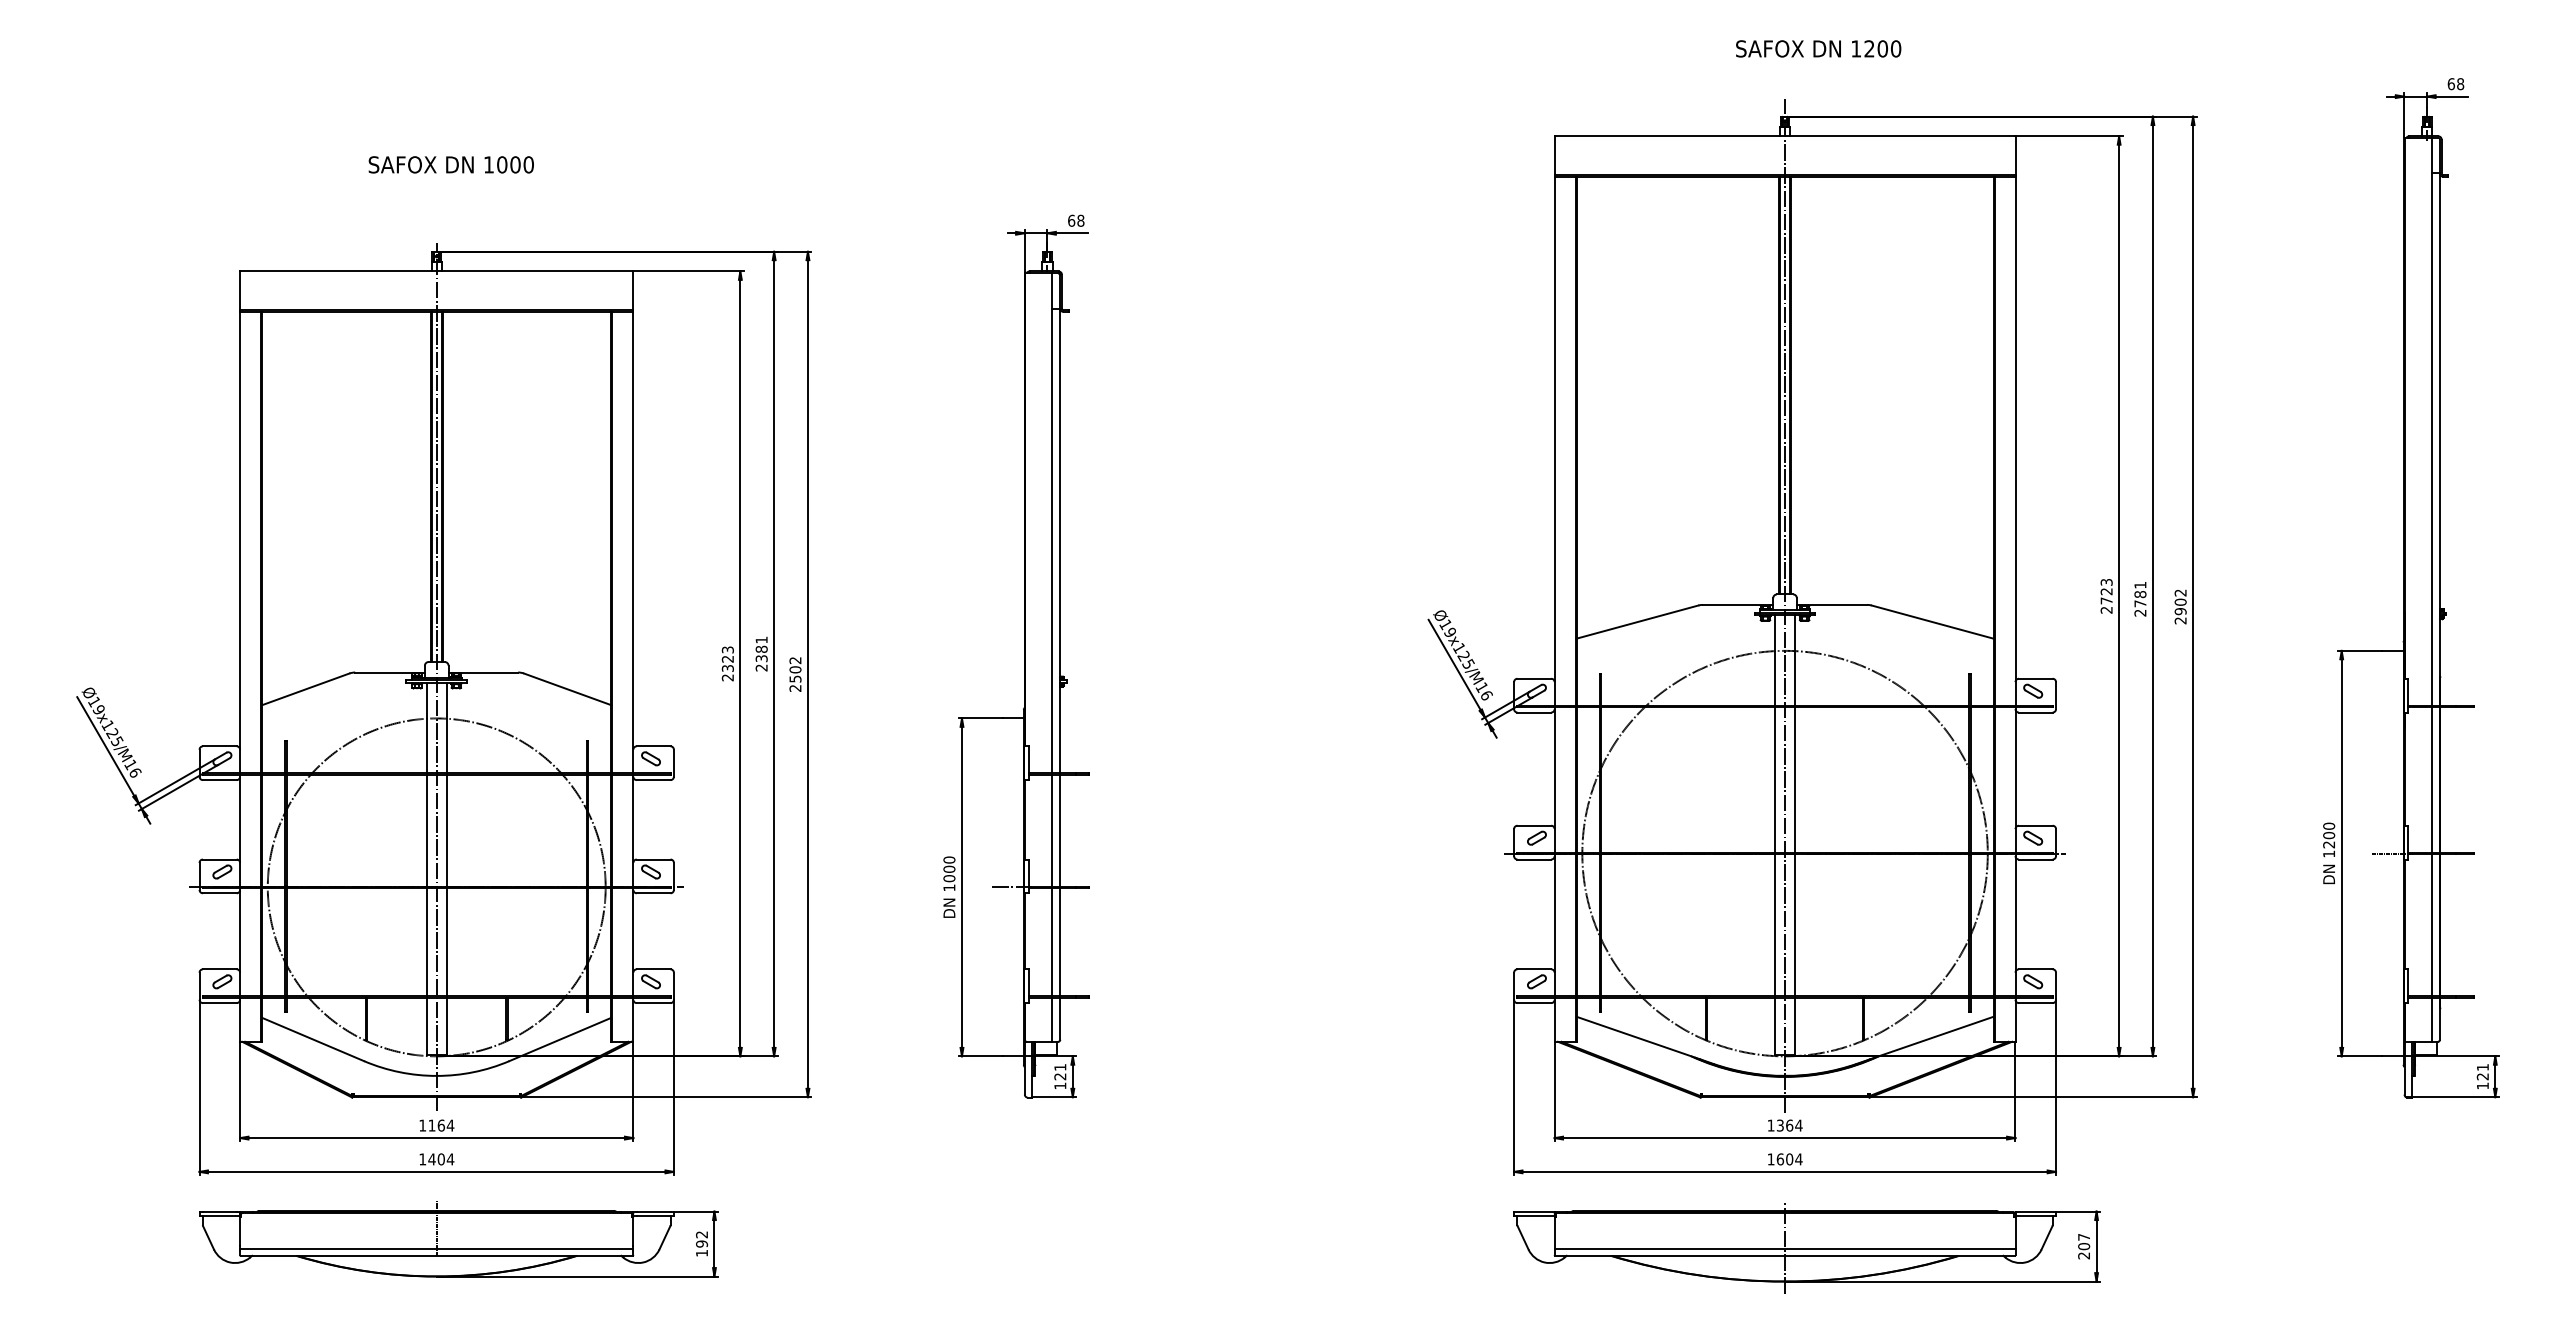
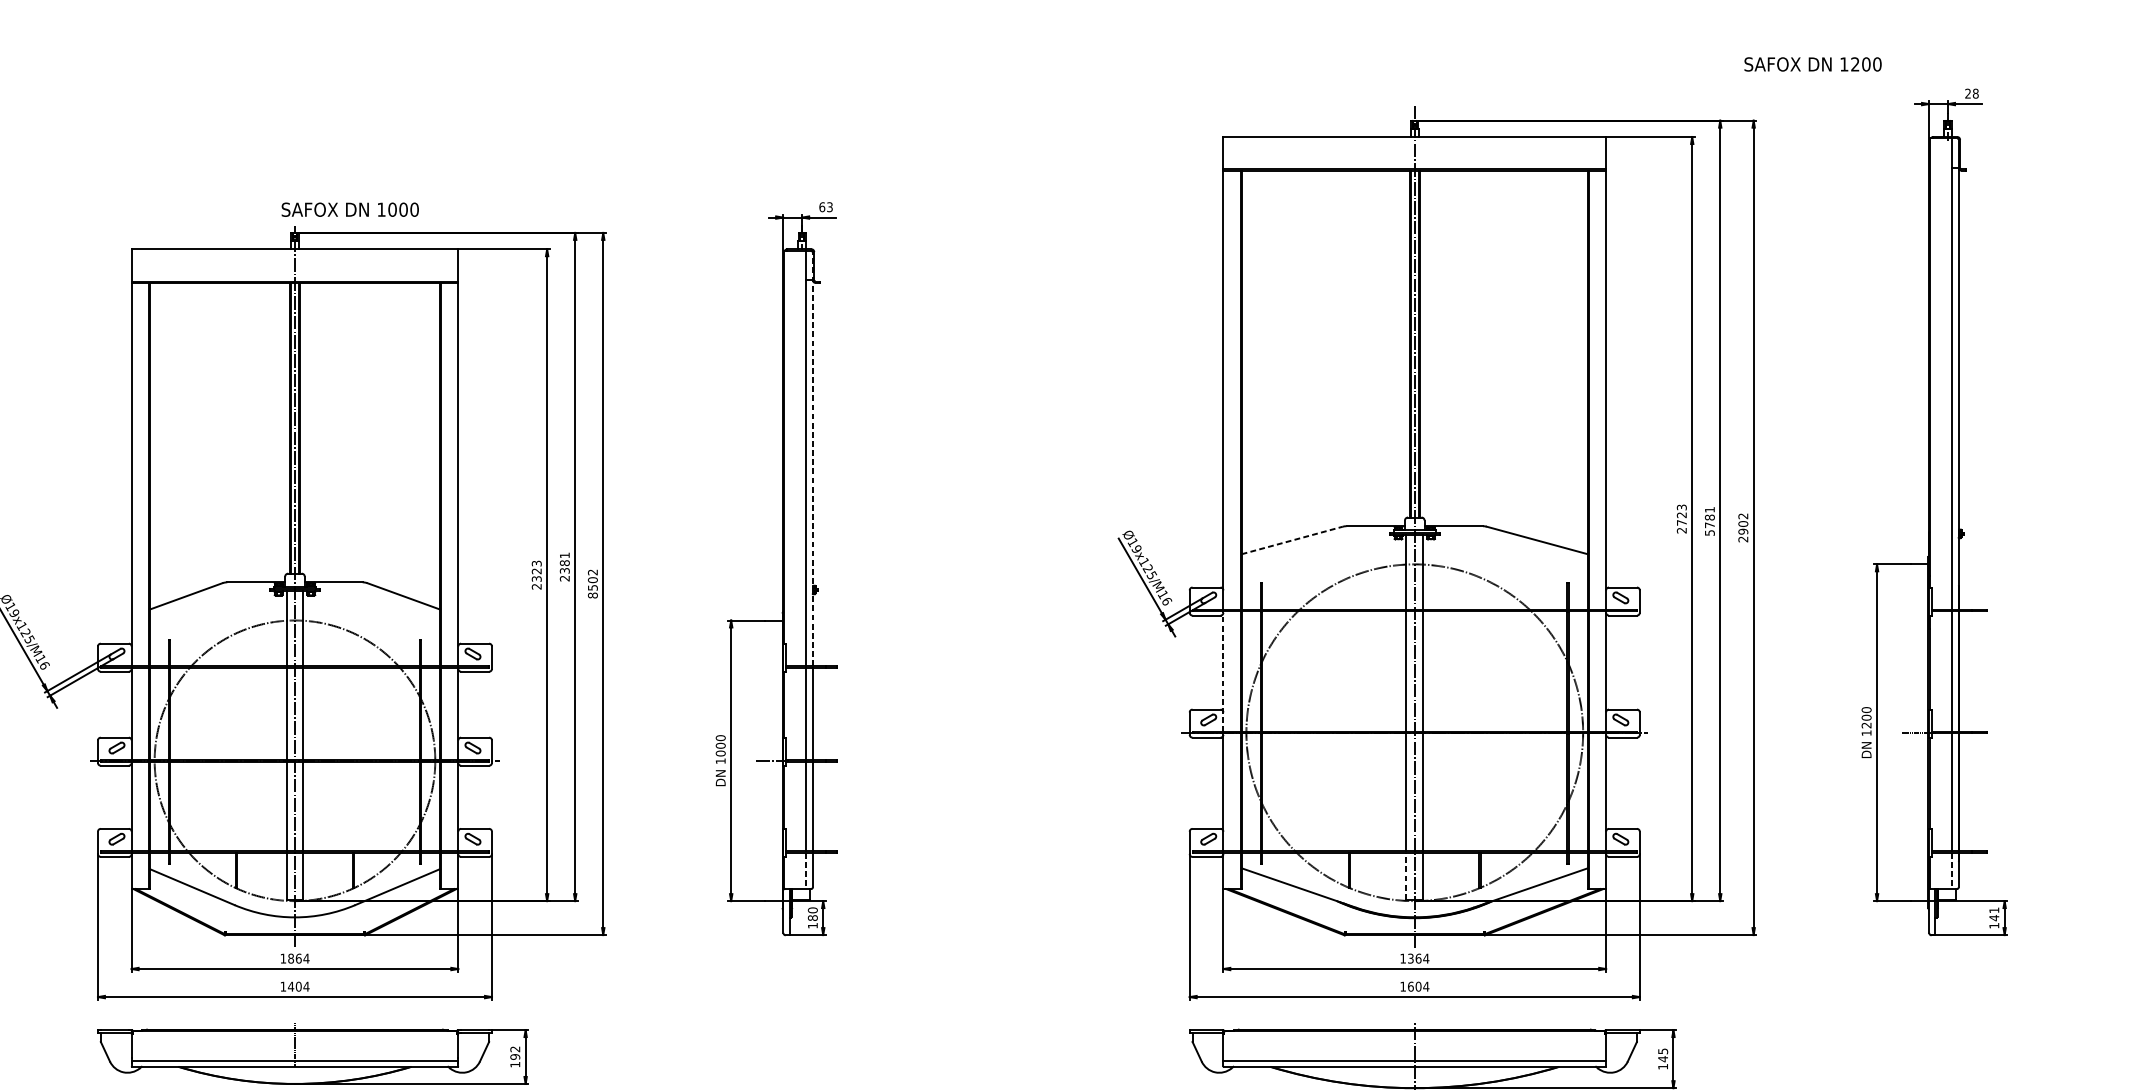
text: (1818, 48) -> (1812, 64), moved
text: (2450, 84) -> (1967, 94), 68 -> 28
text: (450, 164) -> (349, 209), moved
text: (1080, 220) -> (829, 206), 68 -> 63
line: (1060, 523) -> (813, 458), solid -> dashed
text: (2140, 612) -> (1709, 532), 2781 -> 5781
line: (1637, 621) -> (1292, 539), solid -> dashed
text: (795, 687) -> (592, 594), 2502 -> 8502
line: (1554, 780) -> (1223, 672), solid -> dashed
line: (1052, 1019) -> (806, 870), solid -> dashed
line: (2431, 1019) -> (1951, 870), solid -> dashed
line: (1774, 1025) -> (1406, 875), solid -> dashed
text: (1060, 1071) -> (813, 913), 121 -> 180
text: (2482, 1076) -> (1993, 917), 121 -> 141
text: (431, 1125) -> (290, 958), 1164 -> 1864
text: (2084, 1246) -> (1663, 1059), 207 -> 145

